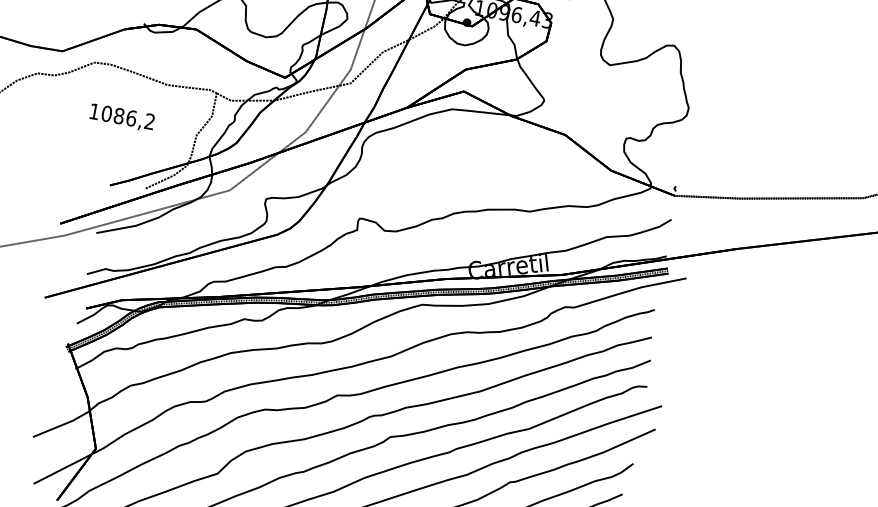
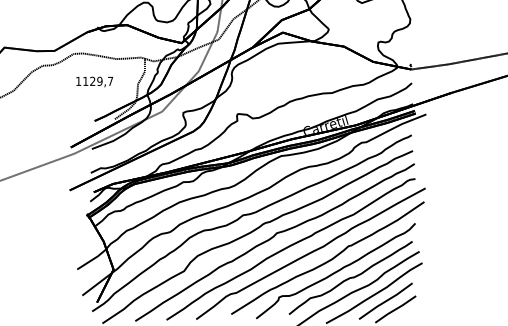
text: (129, 116) -> (98, 80), 1086,2 -> 1129,7

